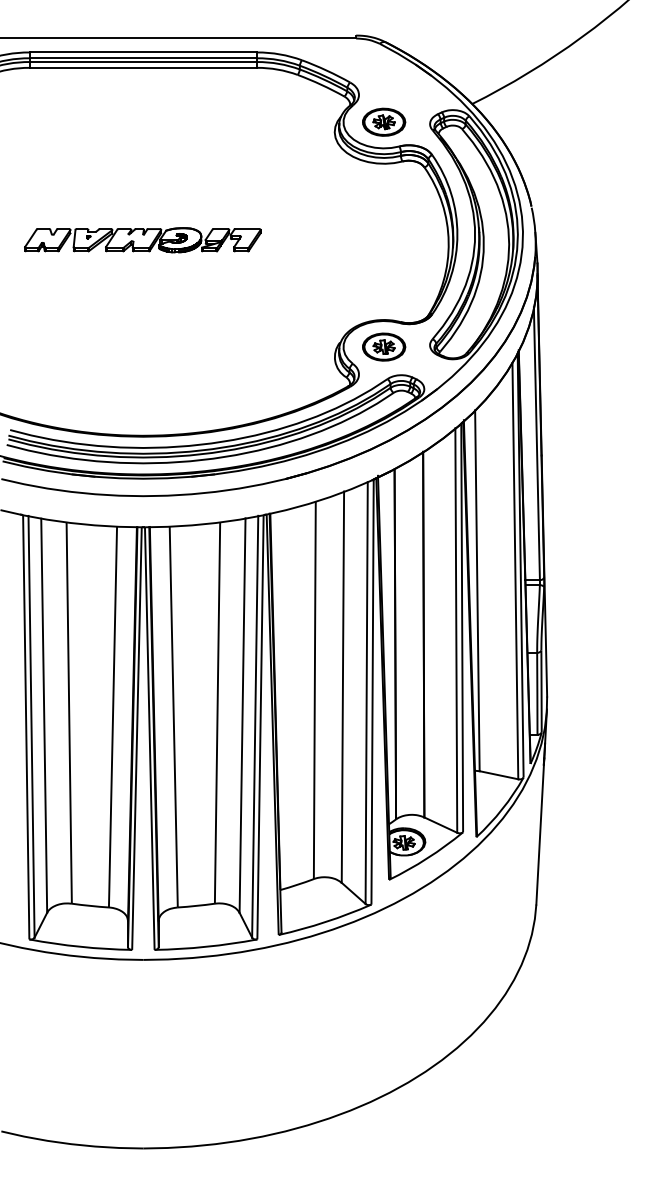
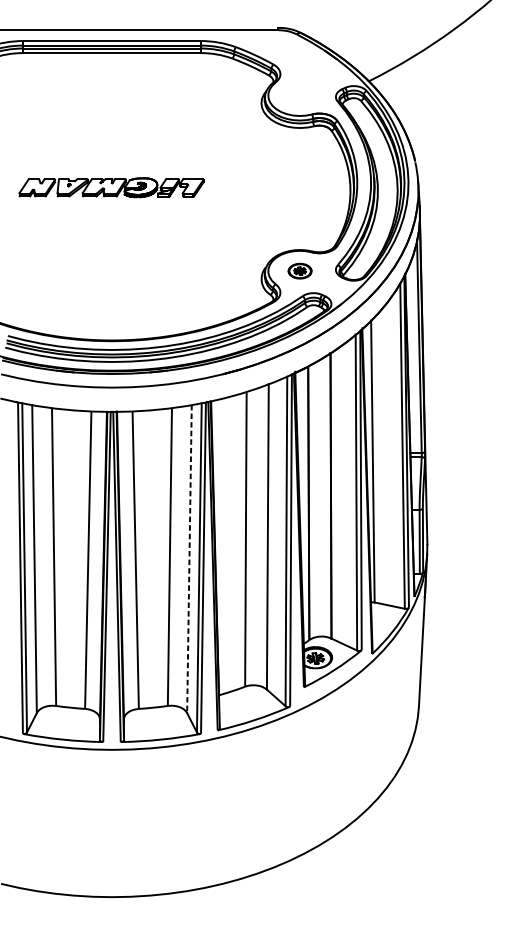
part: (384, 121) -> (300, 94), removed
part: (384, 346) -> (300, 270), size x0.7
line: (242, 716) -> (189, 559), solid -> dashed

